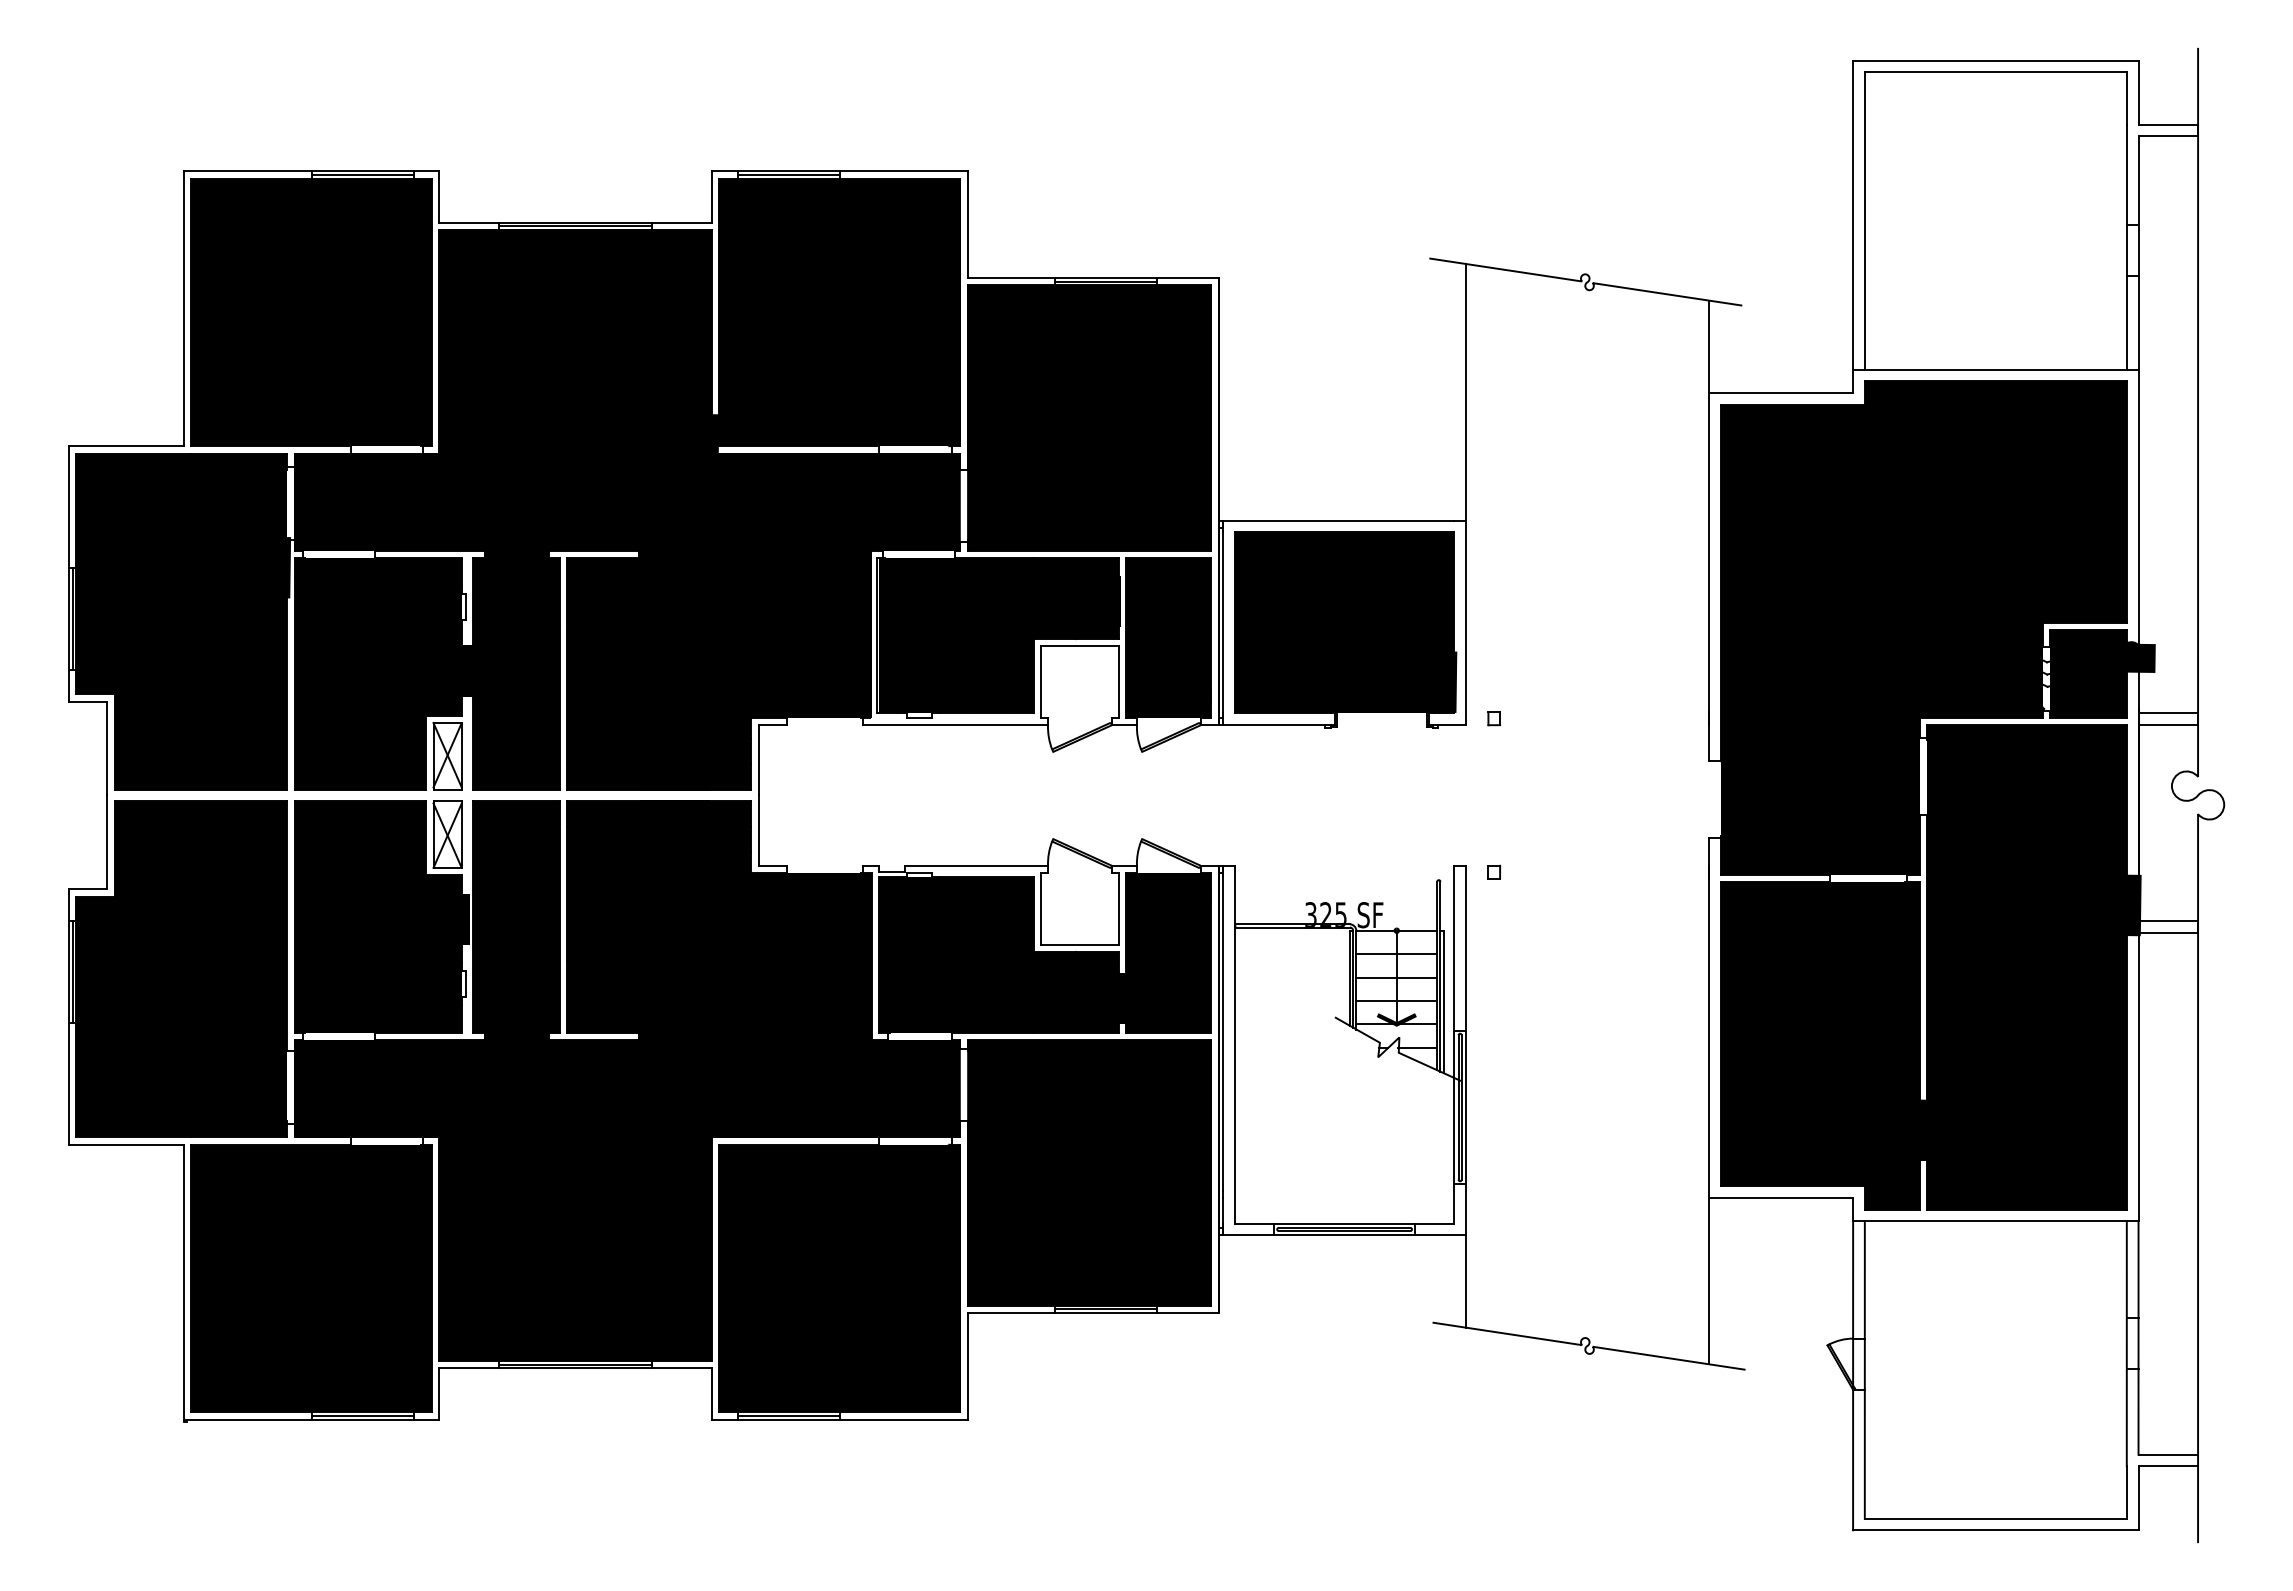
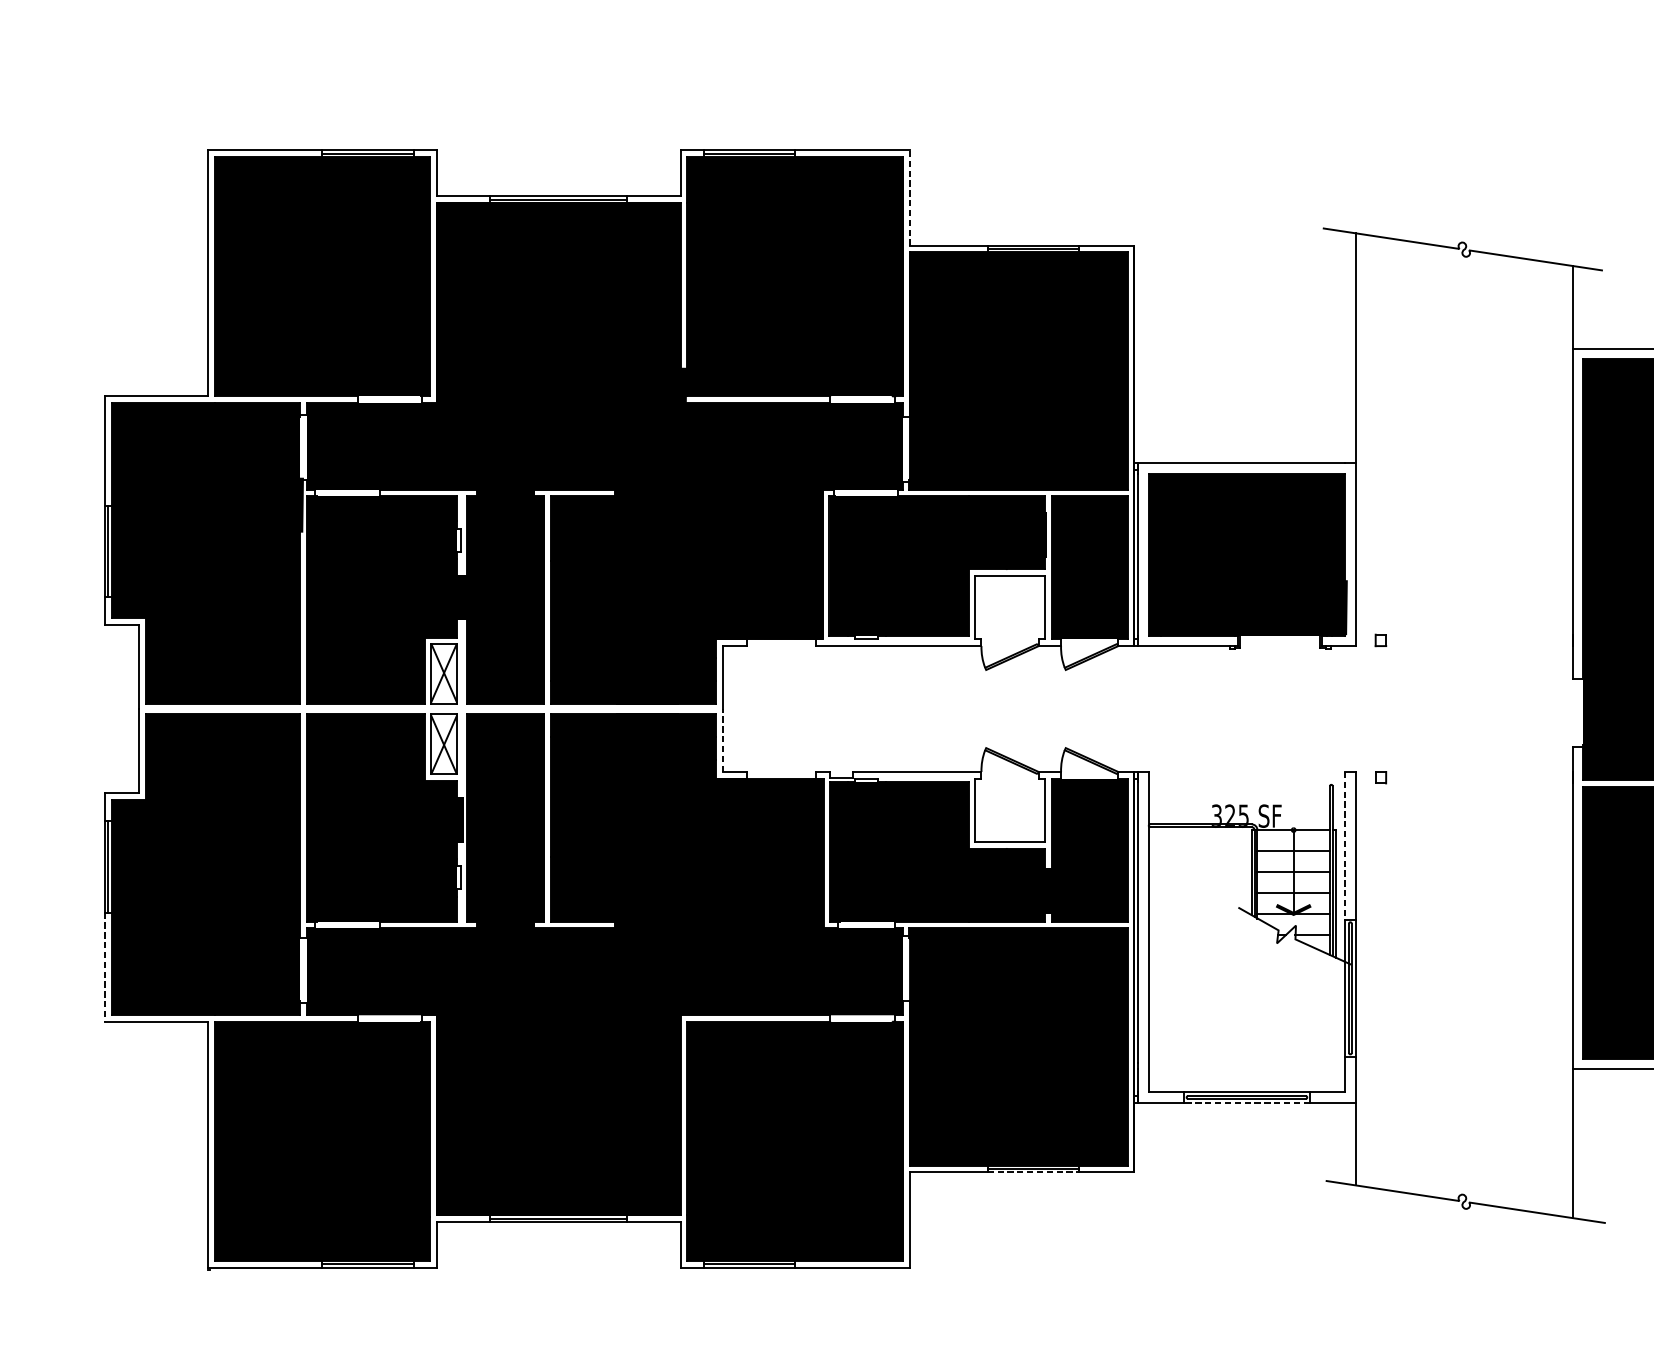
line: (967, 224) -> (909, 197), solid -> dashed
line: (758, 830) -> (722, 740), solid -> dashed
line: (1454, 948) -> (1345, 846), solid -> dashed
line: (68, 1083) -> (104, 966), solid -> dashed
line: (1344, 1235) -> (1246, 1102), solid -> dashed
line: (1106, 1313) -> (1033, 1172), solid -> dashed

